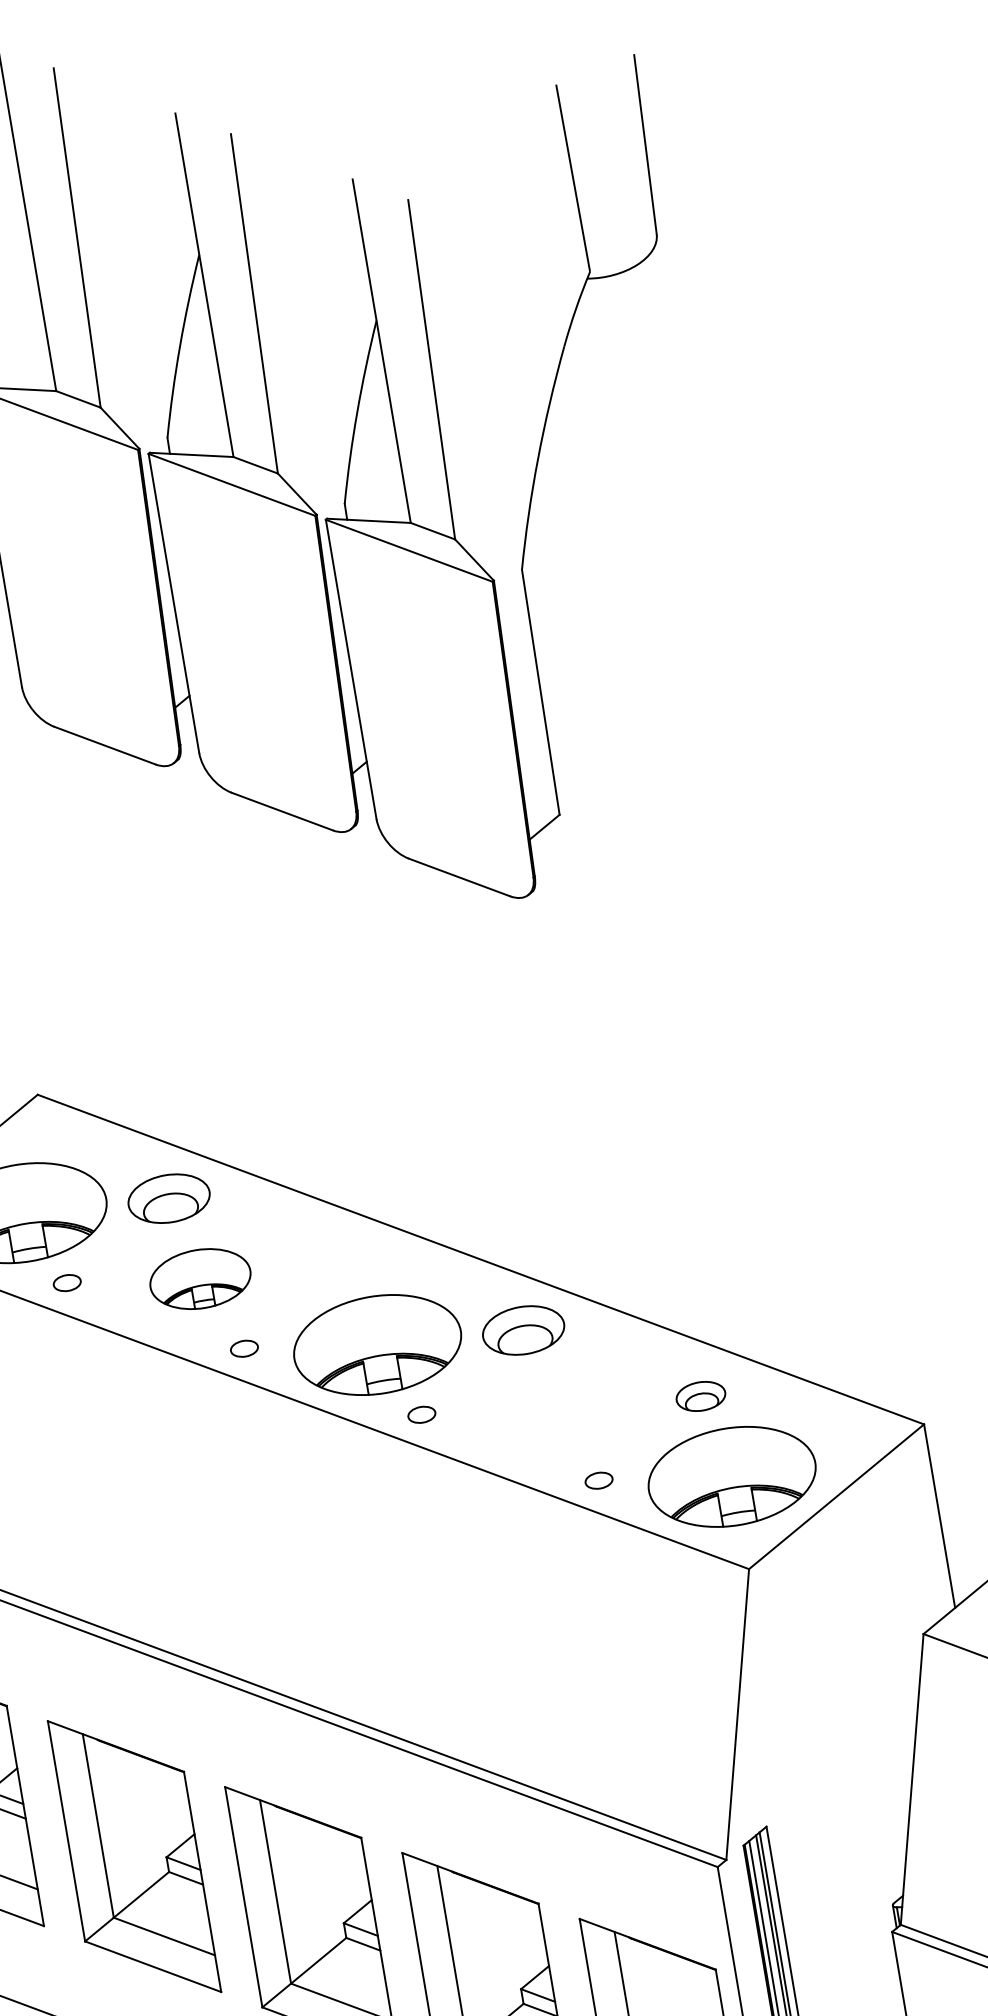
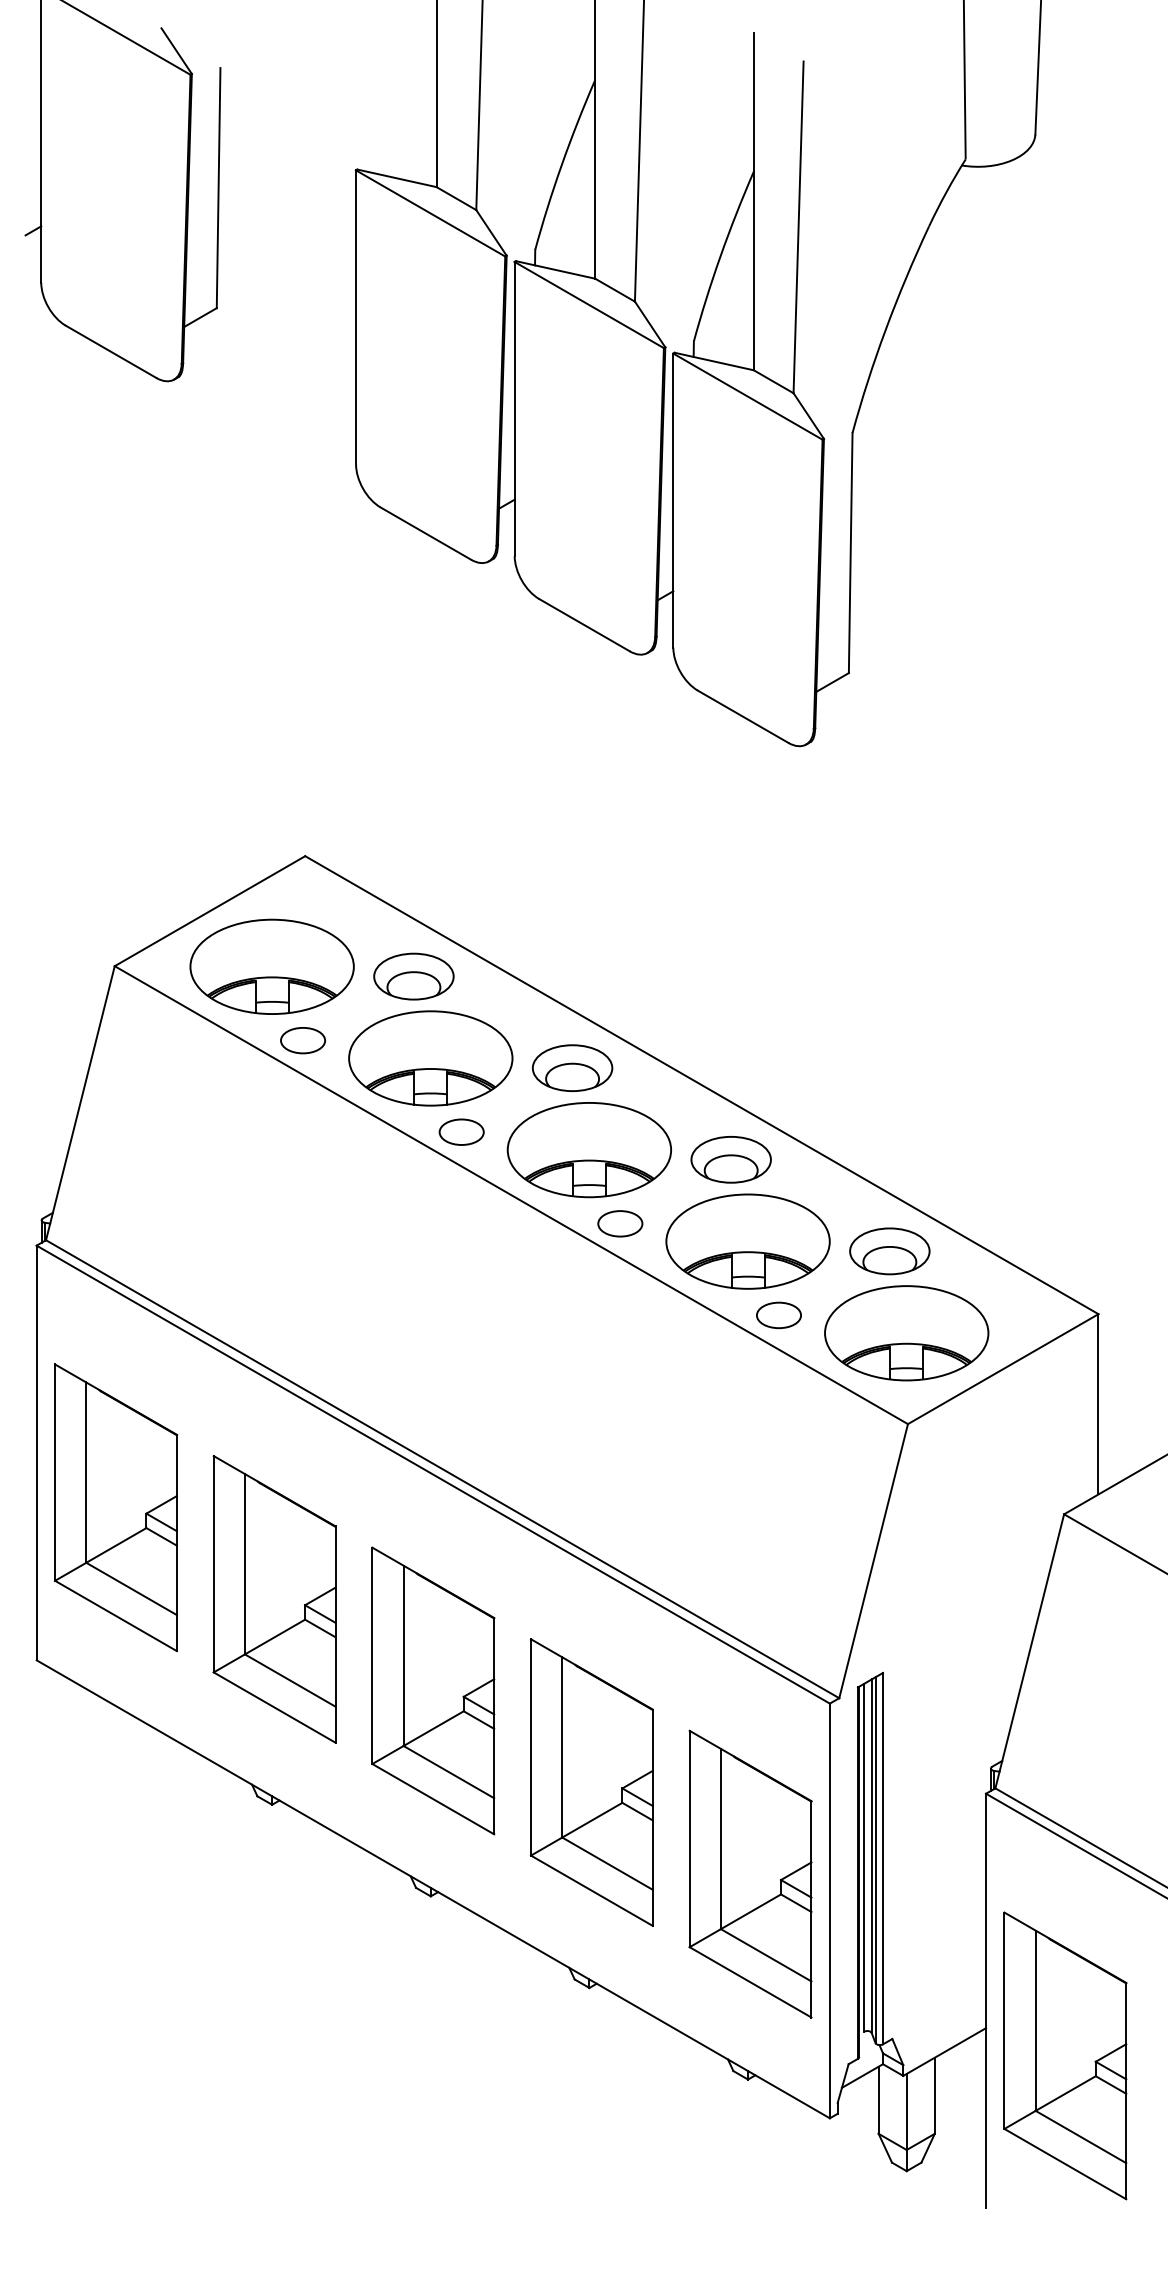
part: (346, 1263) -> (572, 1067), added
part: (200, 1279) -> (430, 1058), size x1.67
part: (66, 1282) -> (302, 1040), size x1.67
part: (244, 1348) -> (461, 1131), size x1.67
part: (700, 1396) -> (889, 1251), size x1.67
part: (554, 1410) -> (747, 1241), added
part: (421, 1414) -> (620, 1223), size x1.67
part: (598, 1480) -> (778, 1315), size x1.67

